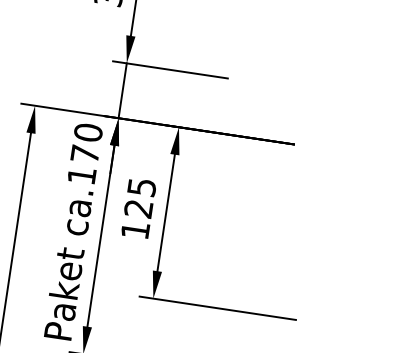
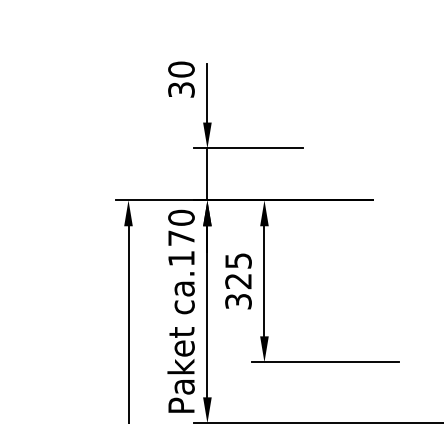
text: (135, 230) -> (238, 301), 125 -> 325

